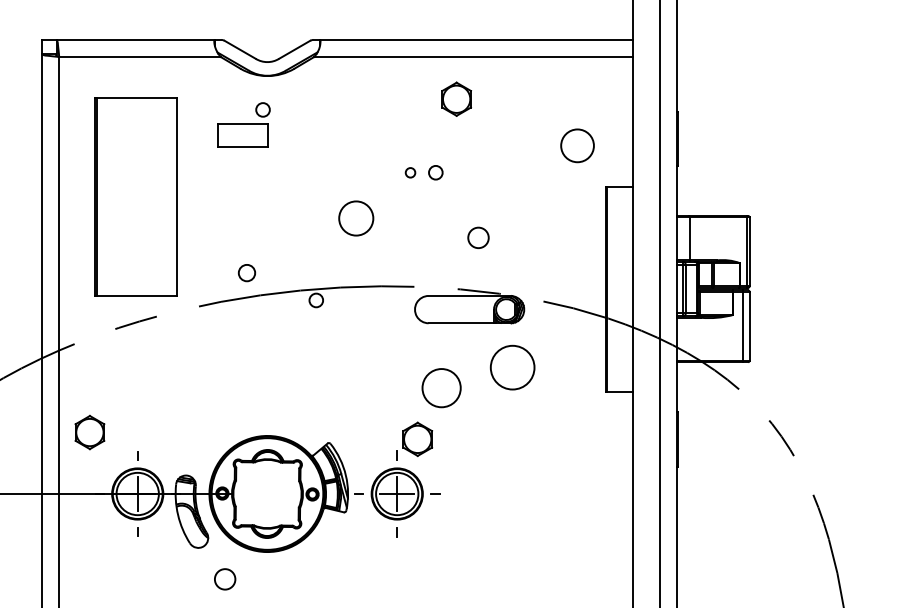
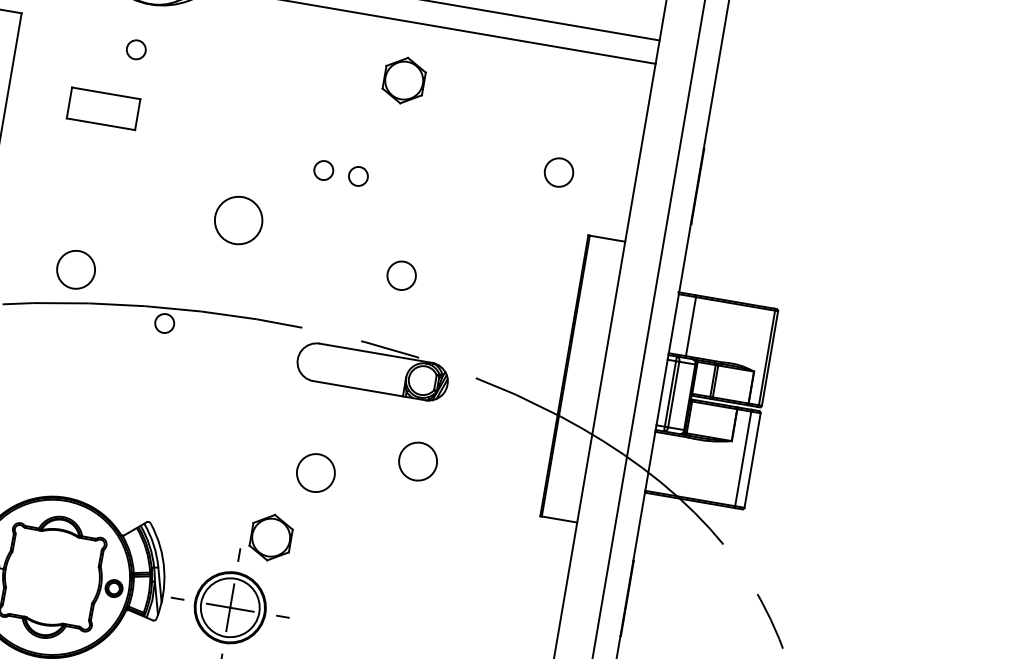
part: (242, 135) -> (102, 108), moved
circle: (577, 145) -> (559, 172), size x0.62
circle: (410, 172) -> (323, 170), size x1.43
circle: (246, 272) -> (75, 268), size x1.67
circle: (512, 367) -> (417, 461), size x0.62
circle: (441, 387) -> (315, 472), size x0.71

